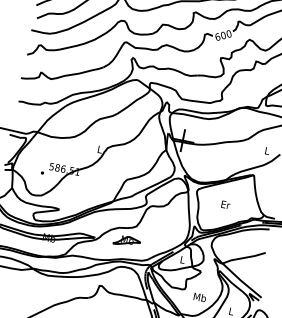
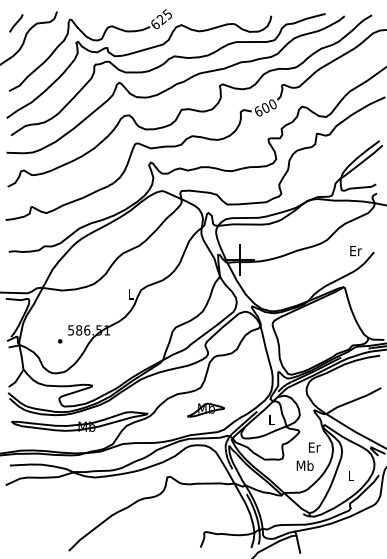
text: (267, 151) -> (355, 251), L -> Er
text: (225, 204) -> (314, 447), moved
part: (126, 240) -> (205, 409), moved

